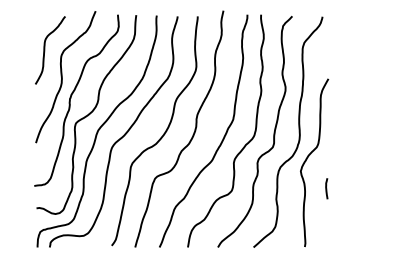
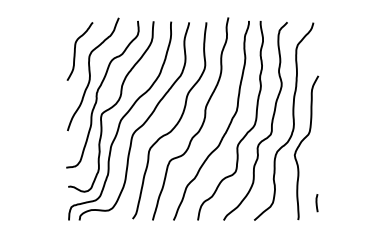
line: (326, 189) -> (316, 203), moved

